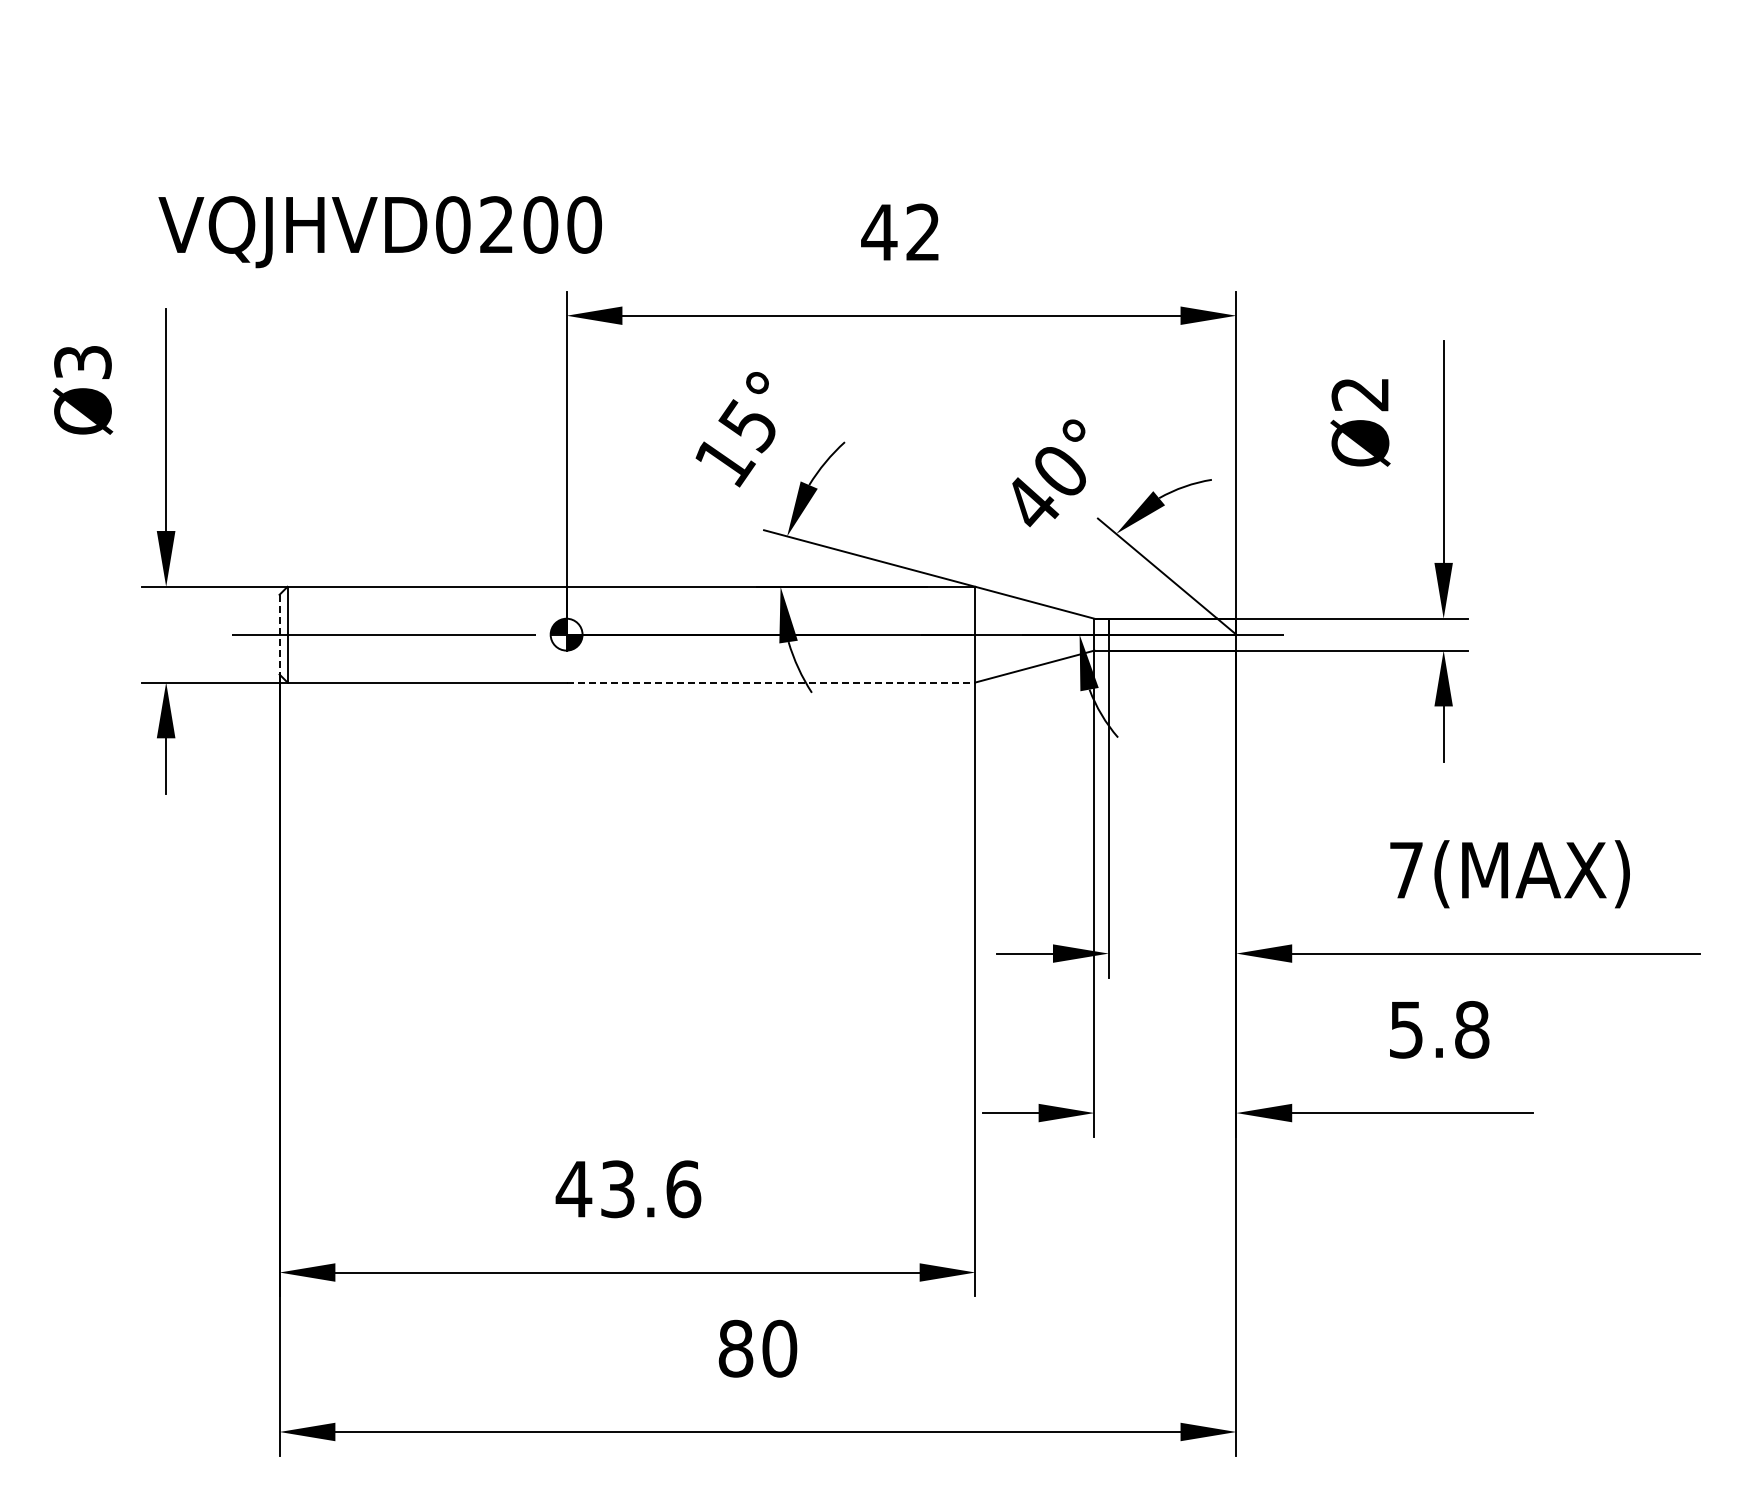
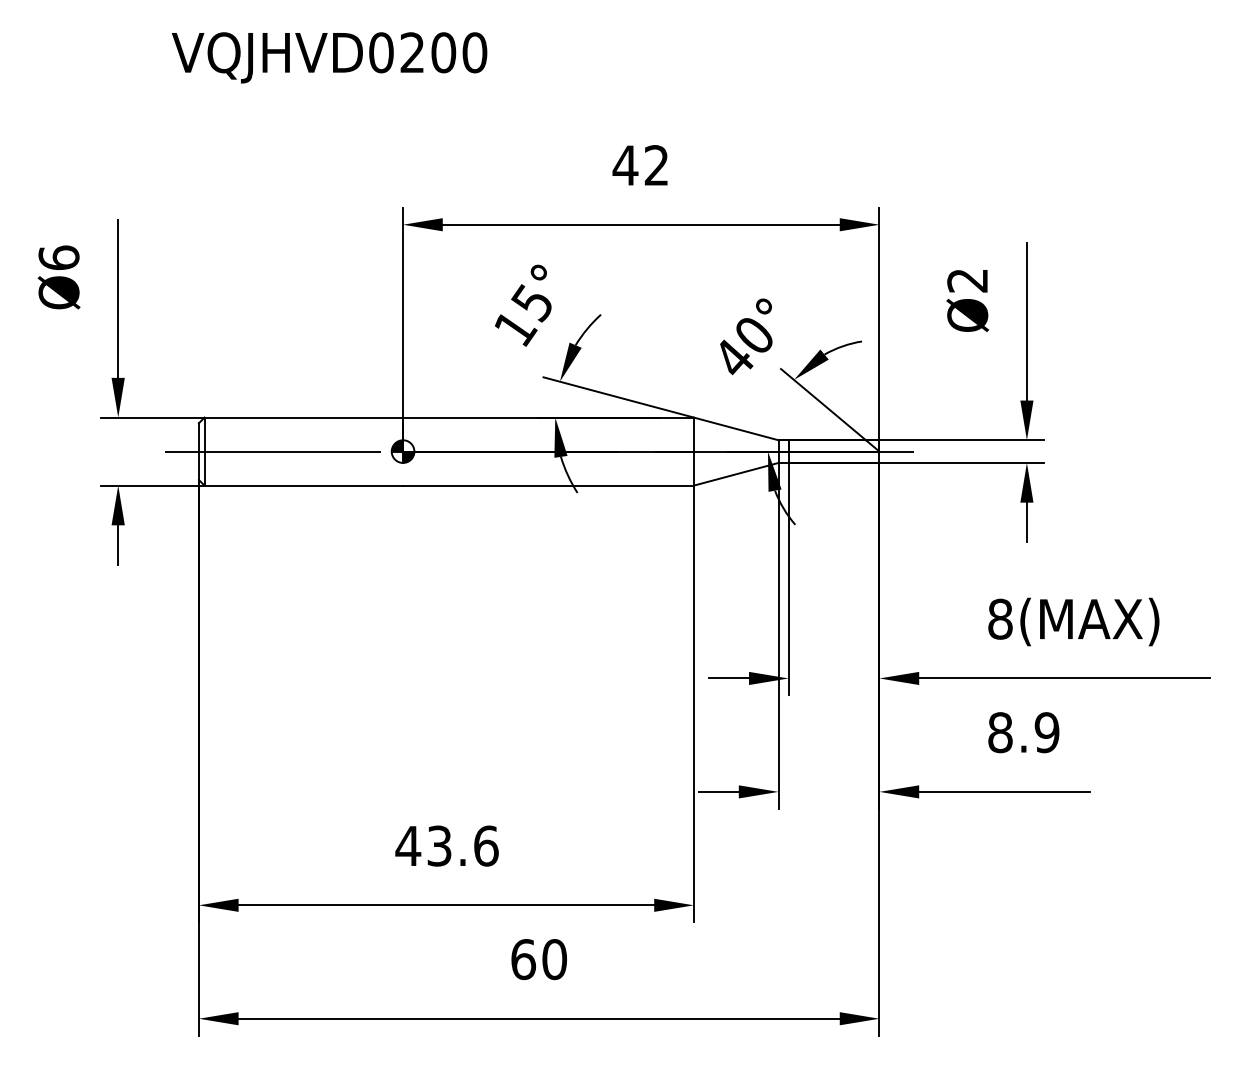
text: (379, 232) -> (329, 58), moved
text: (82, 361) -> (58, 257), Ø3 -> Ø6
line: (279, 634) -> (198, 451), dashed -> solid
line: (771, 682) -> (548, 485), dashed -> solid
text: (1406, 870) -> (1000, 619), 7(MAX) -> 8(MAX)
text: (1439, 1029) -> (1023, 732), 5.8 -> 8.9
text: (735, 1348) -> (523, 959), 80 -> 60

